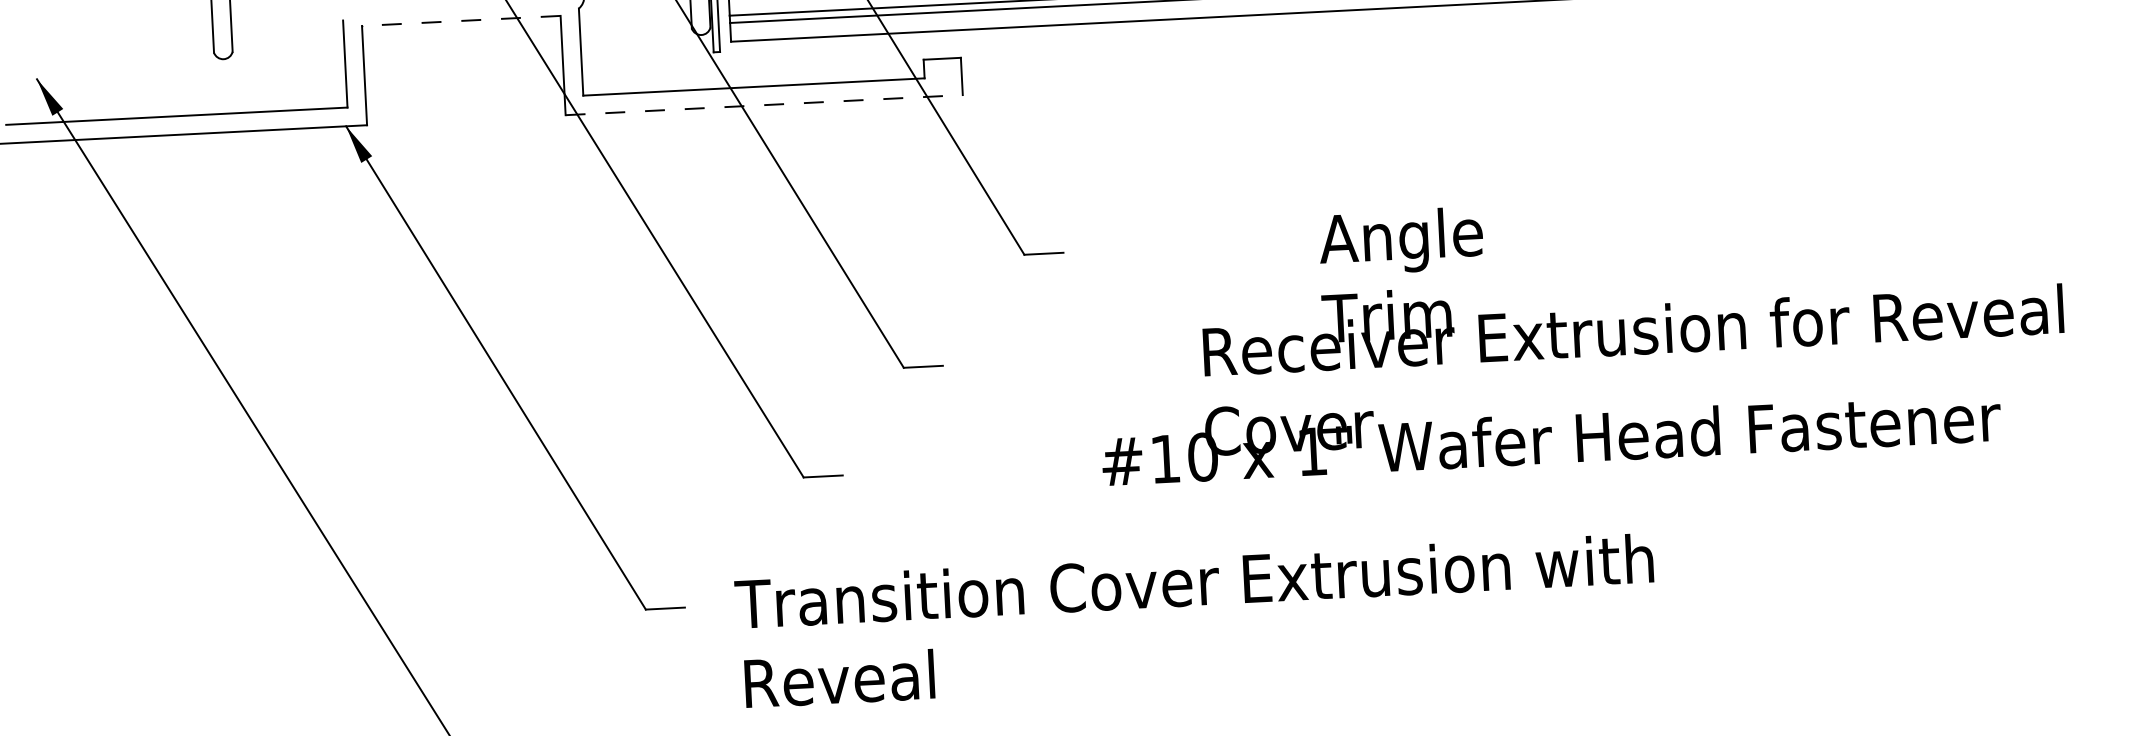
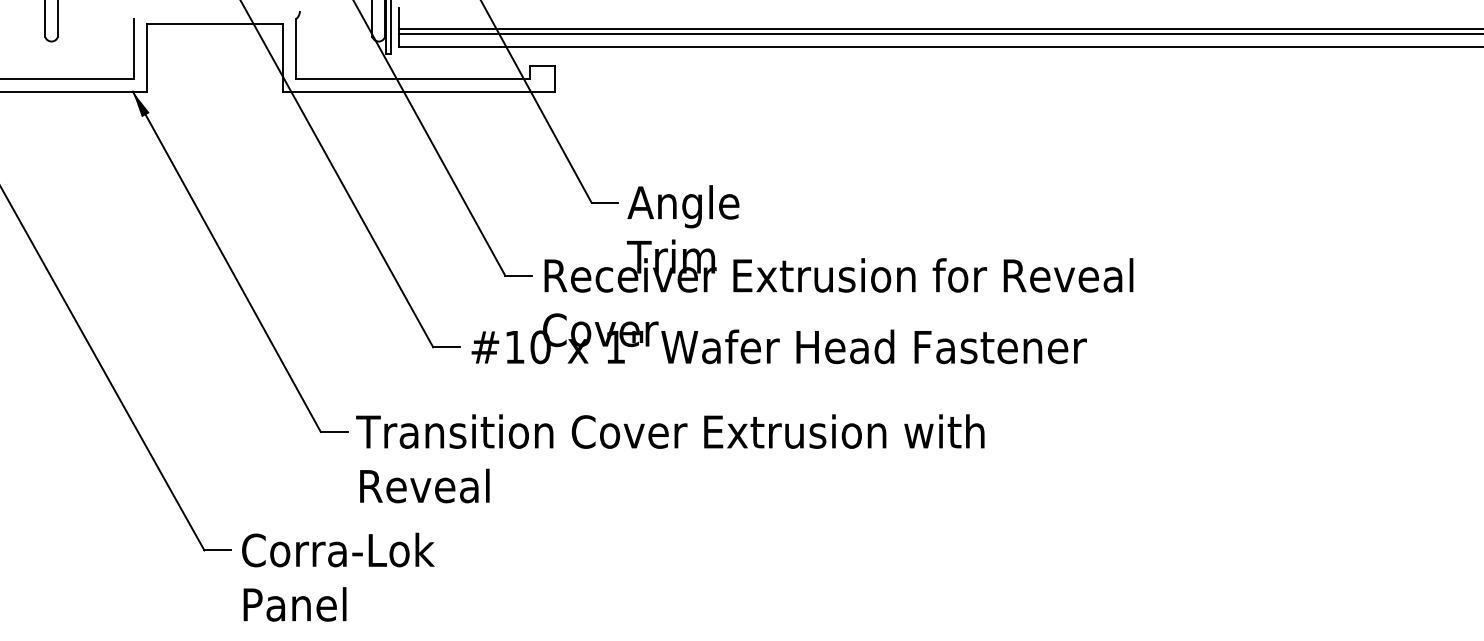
line: (461, 20) -> (215, 23), dashed -> solid
line: (764, 104) -> (419, 91), dashed -> solid
text: (1580, 331) -> (802, 274), moved
text: (1196, 620) -> (670, 458), moved

